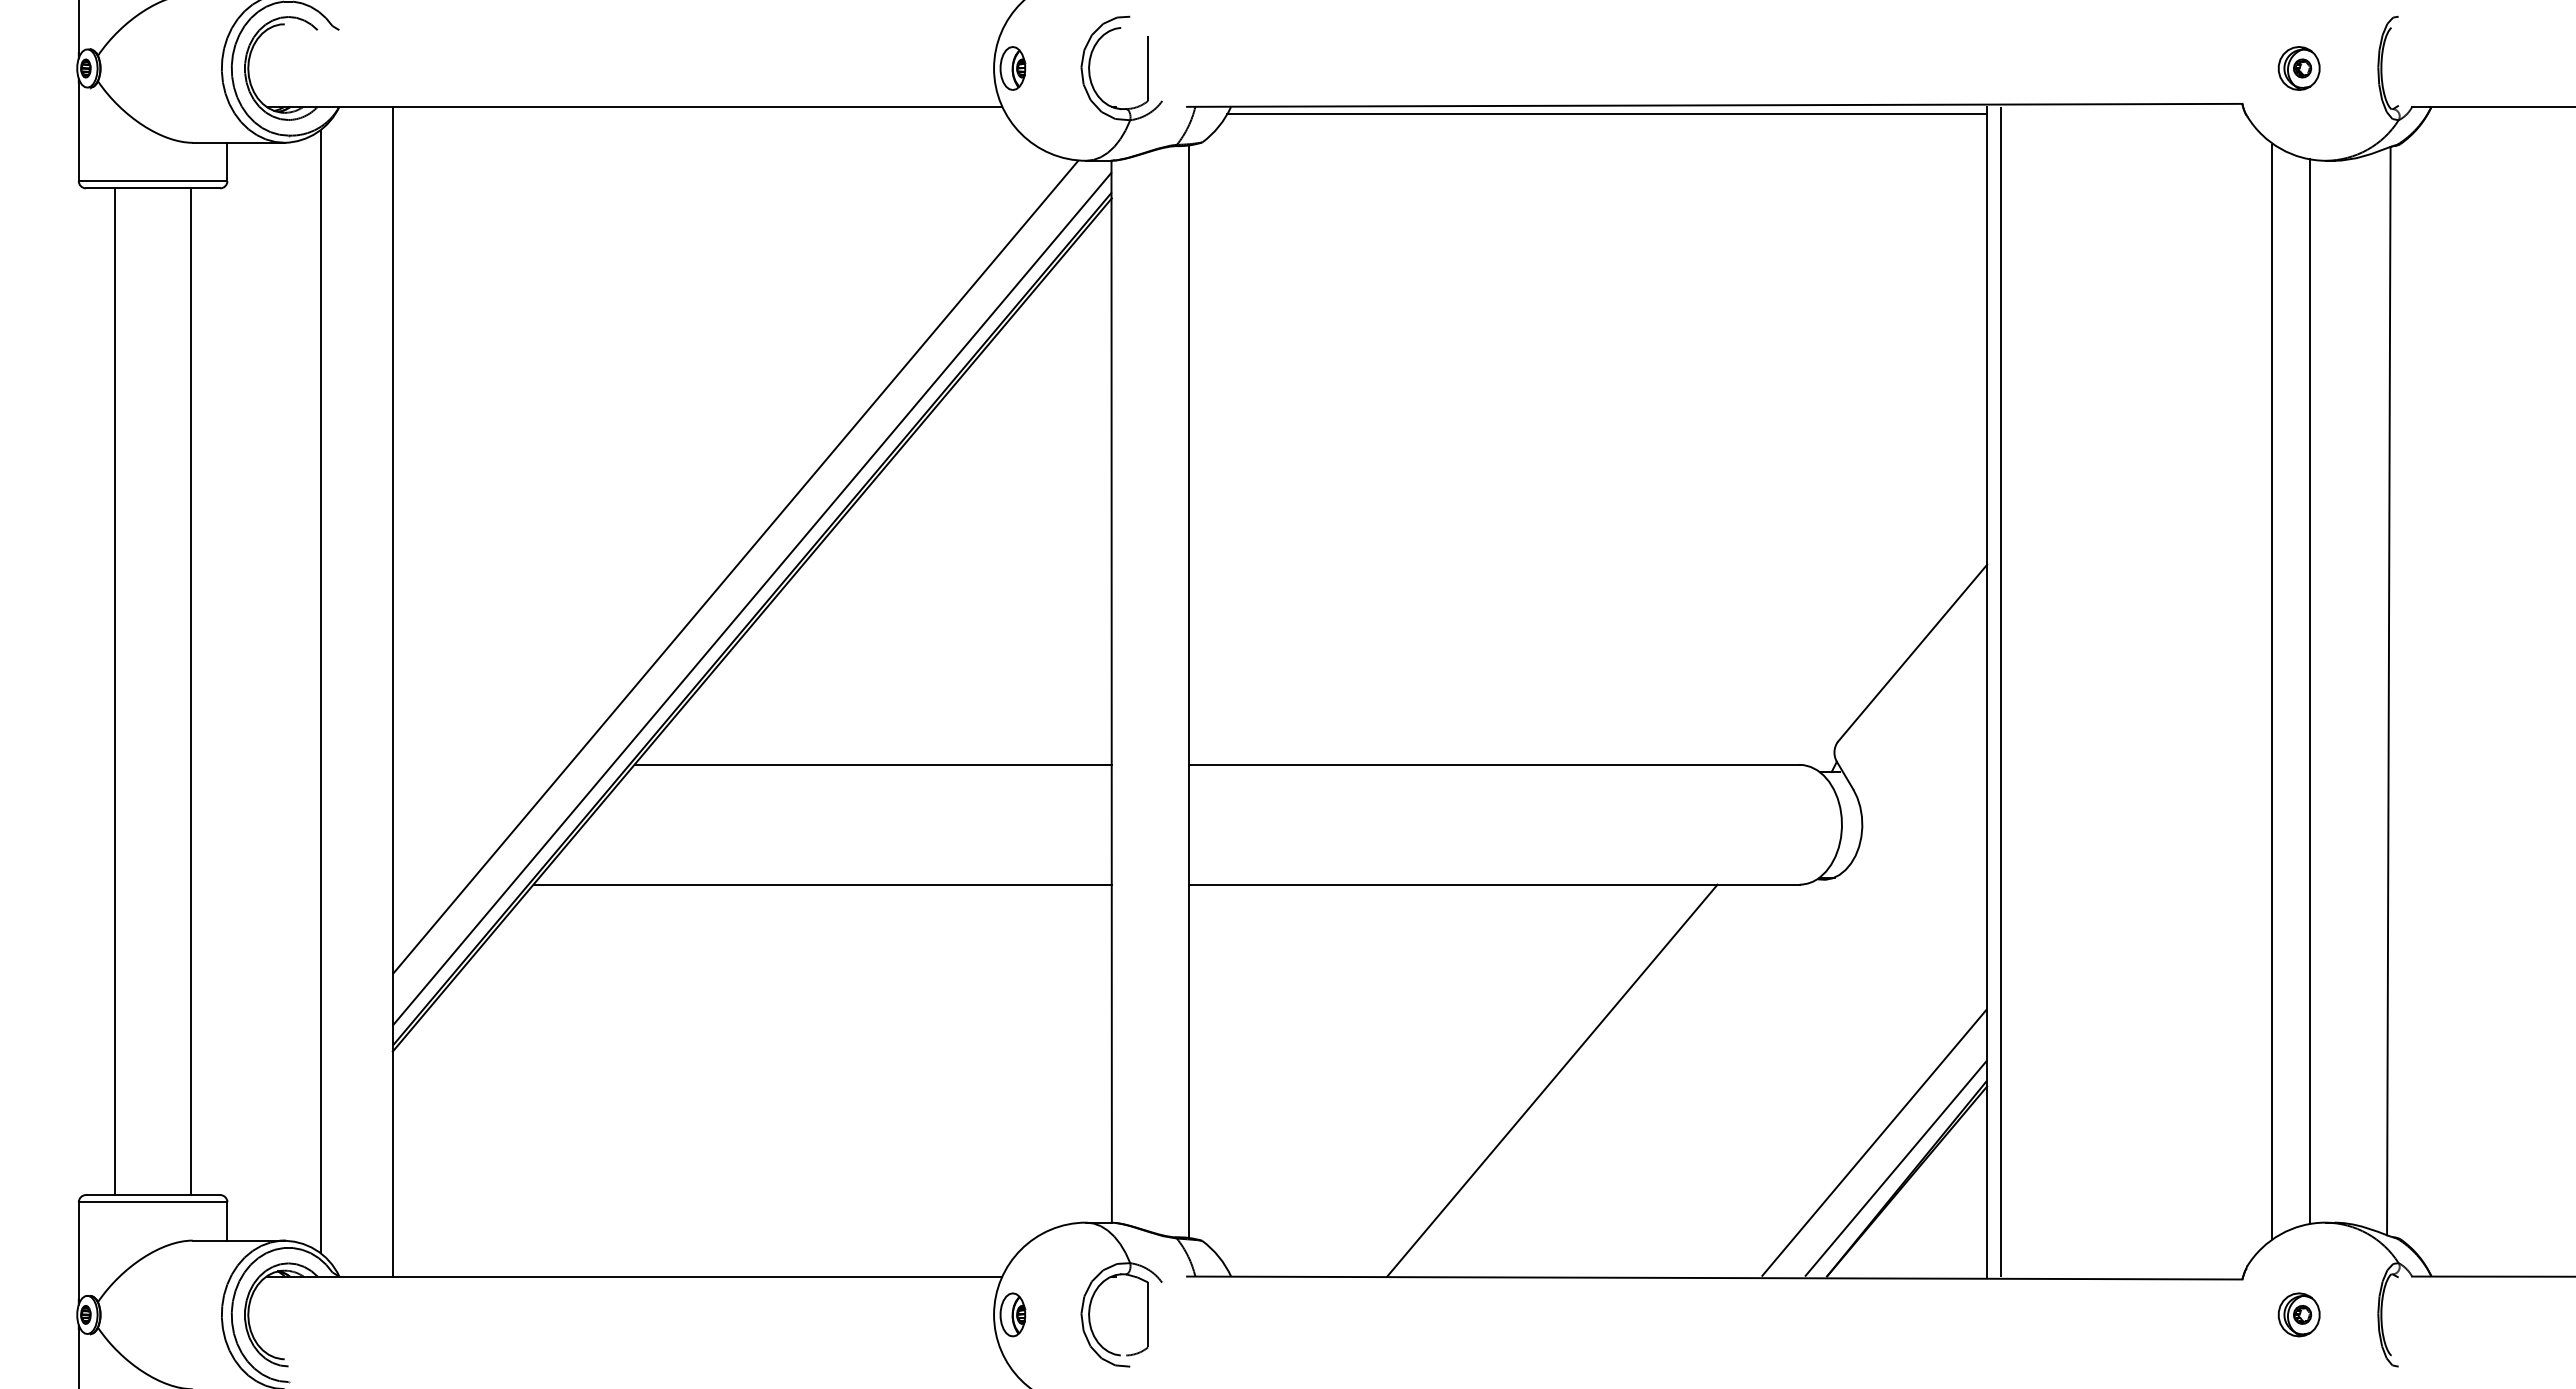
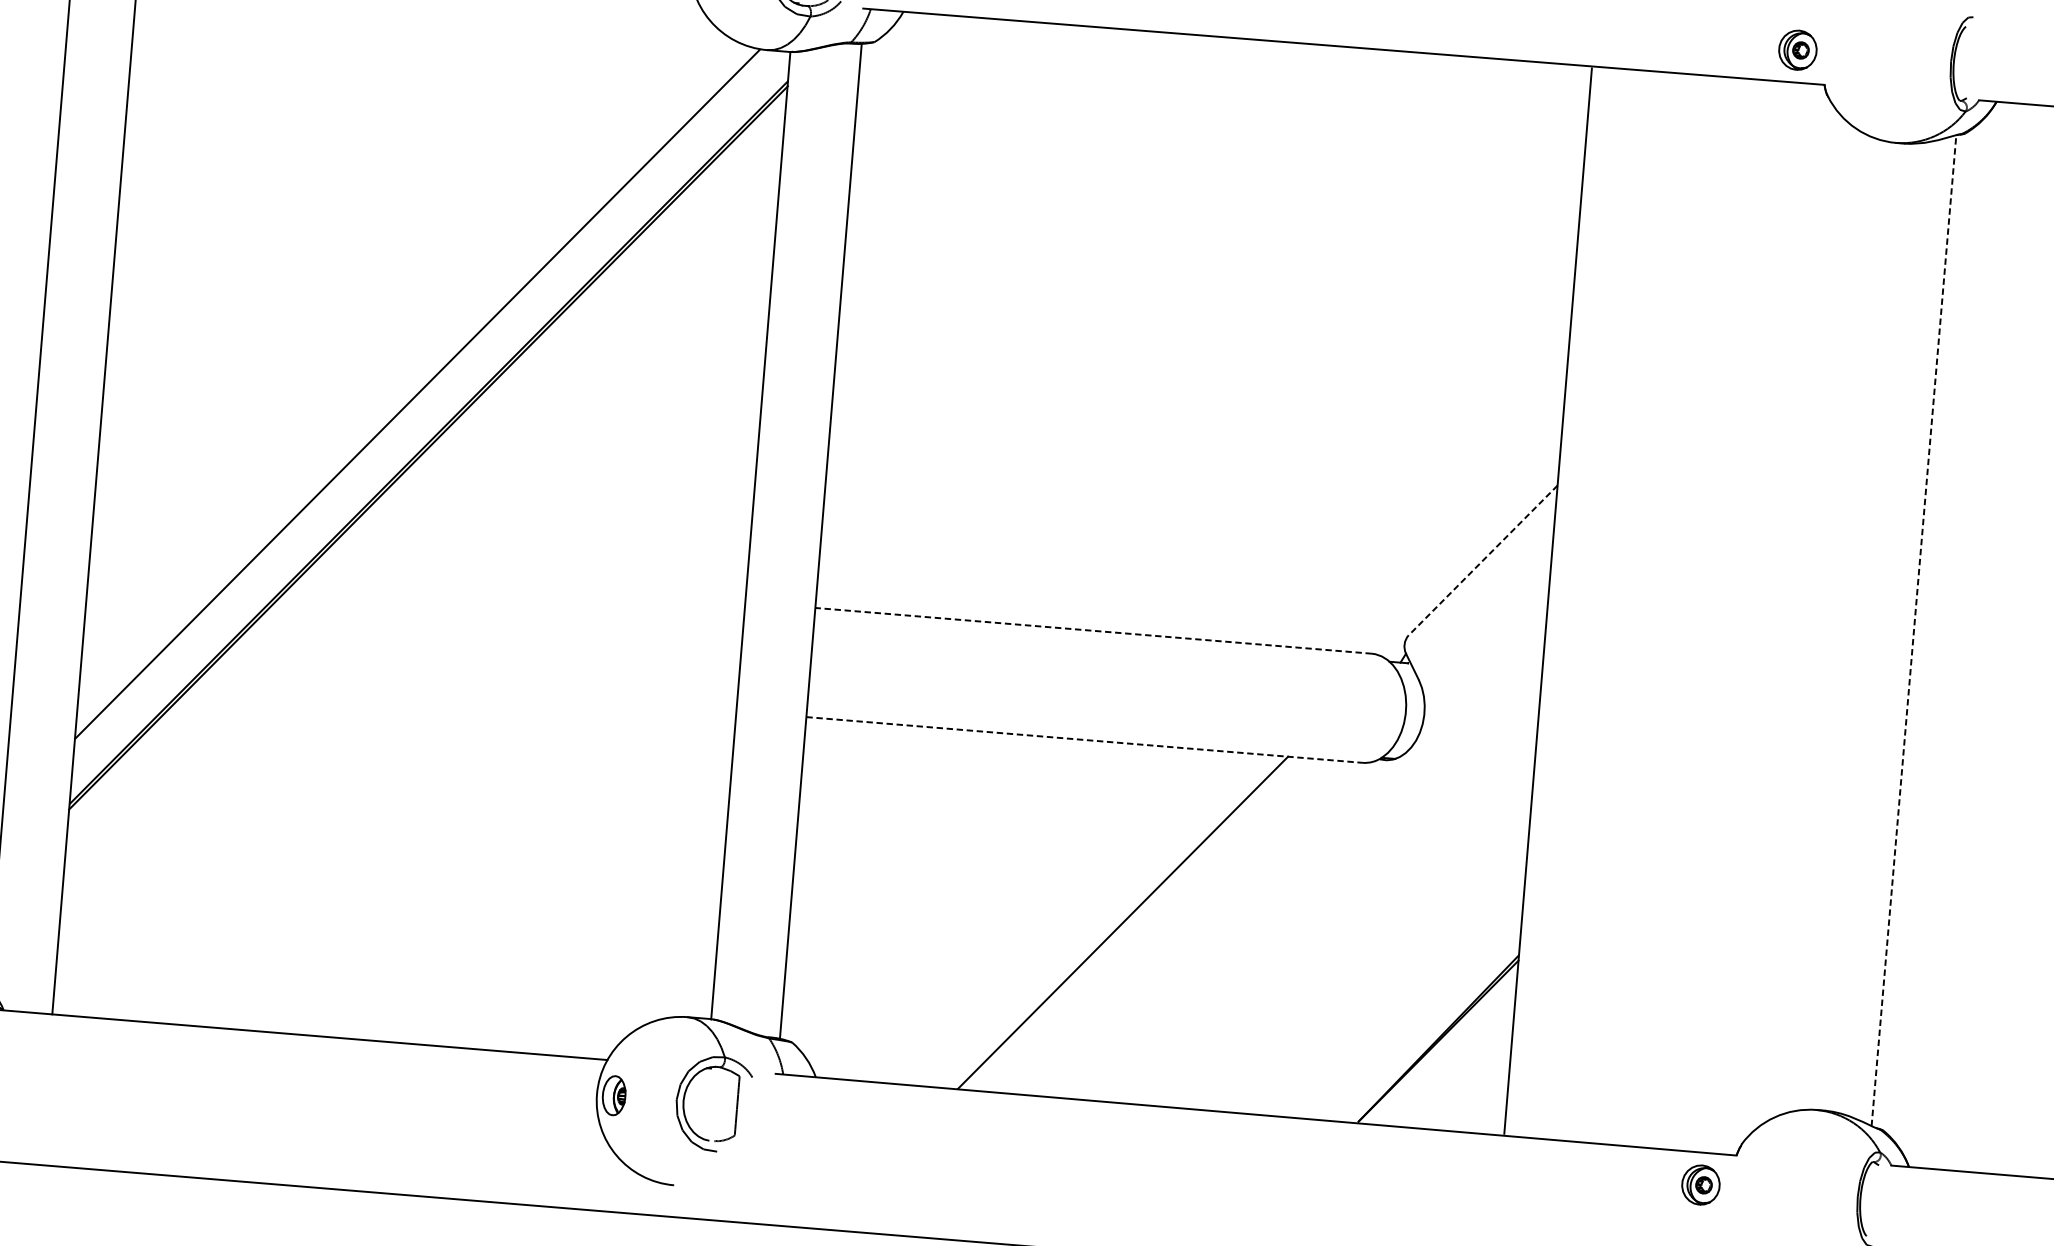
part: (2298, 68) -> (1797, 50), moved
line: (1607, 114) -> (1245, 47), removed
line: (751, 598) -> (429, 423), removed
line: (1912, 653) -> (1482, 560), solid -> dashed
line: (2388, 690) -> (1913, 630), solid -> dashed
line: (2001, 691) -> (1561, 602), removed
line: (2272, 691) -> (1808, 622), removed
line: (2310, 691) -> (1842, 625), removed
line: (872, 764) -> (527, 583), removed
line: (1494, 764) -> (1094, 630), solid -> dashed
line: (822, 884) -> (473, 689), removed
line: (1494, 884) -> (1085, 739), solid -> dashed
line: (1874, 1142) -> (1411, 1003), removed
line: (1896, 1168) -> (1429, 1028), removed
part: (2298, 1314) -> (1700, 1184), moved

